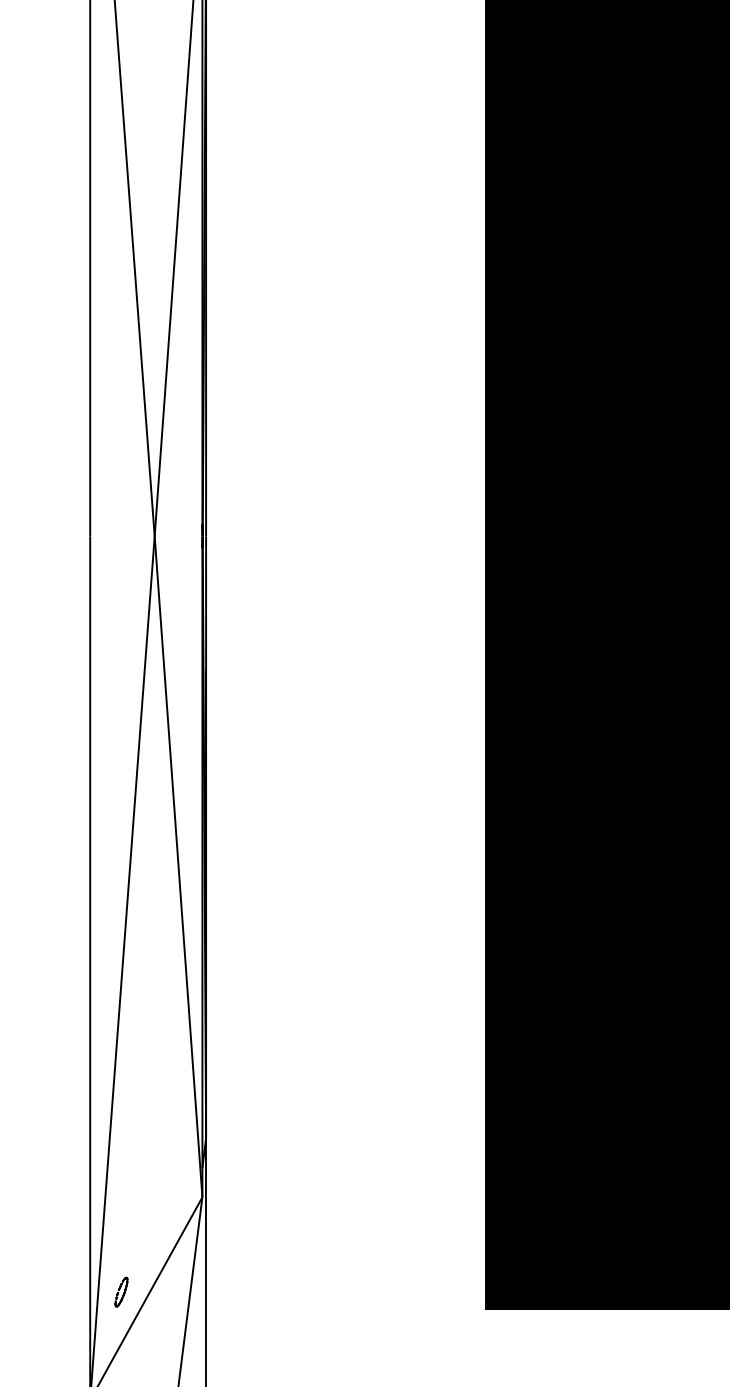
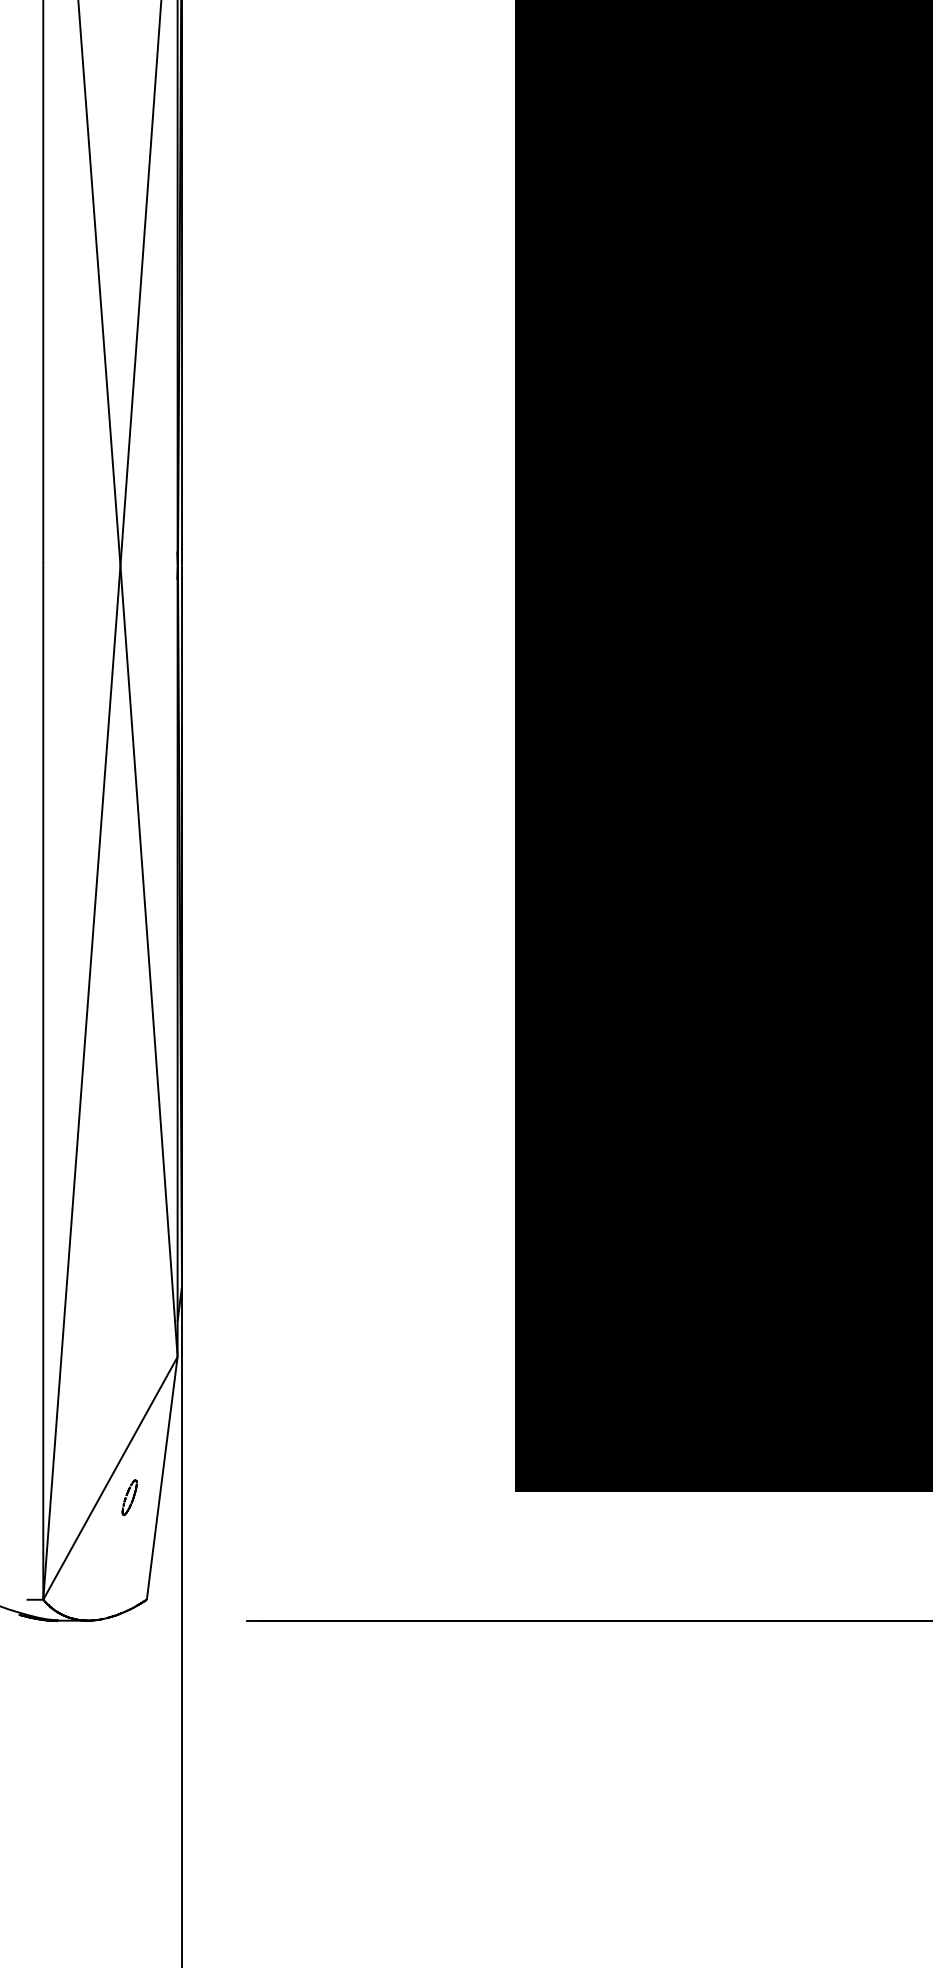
part: (121, 1292) -> (129, 1497), moved

